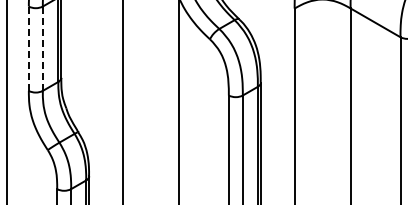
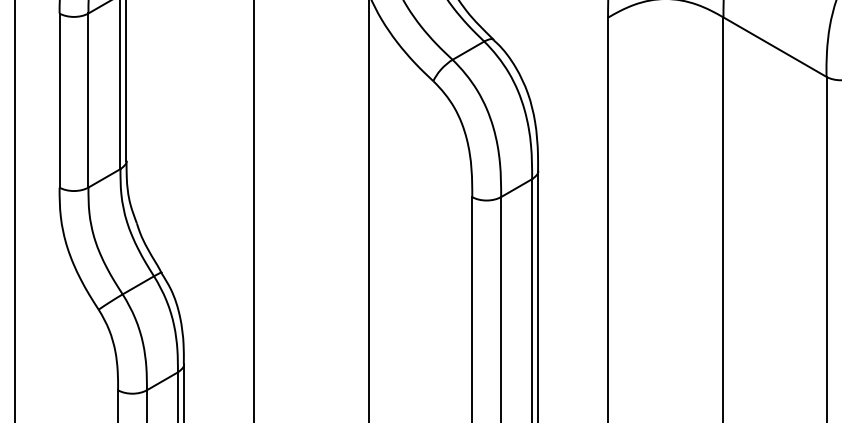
line: (28, 48) -> (58, 100), dashed -> solid
line: (42, 49) -> (87, 102), dashed -> solid

